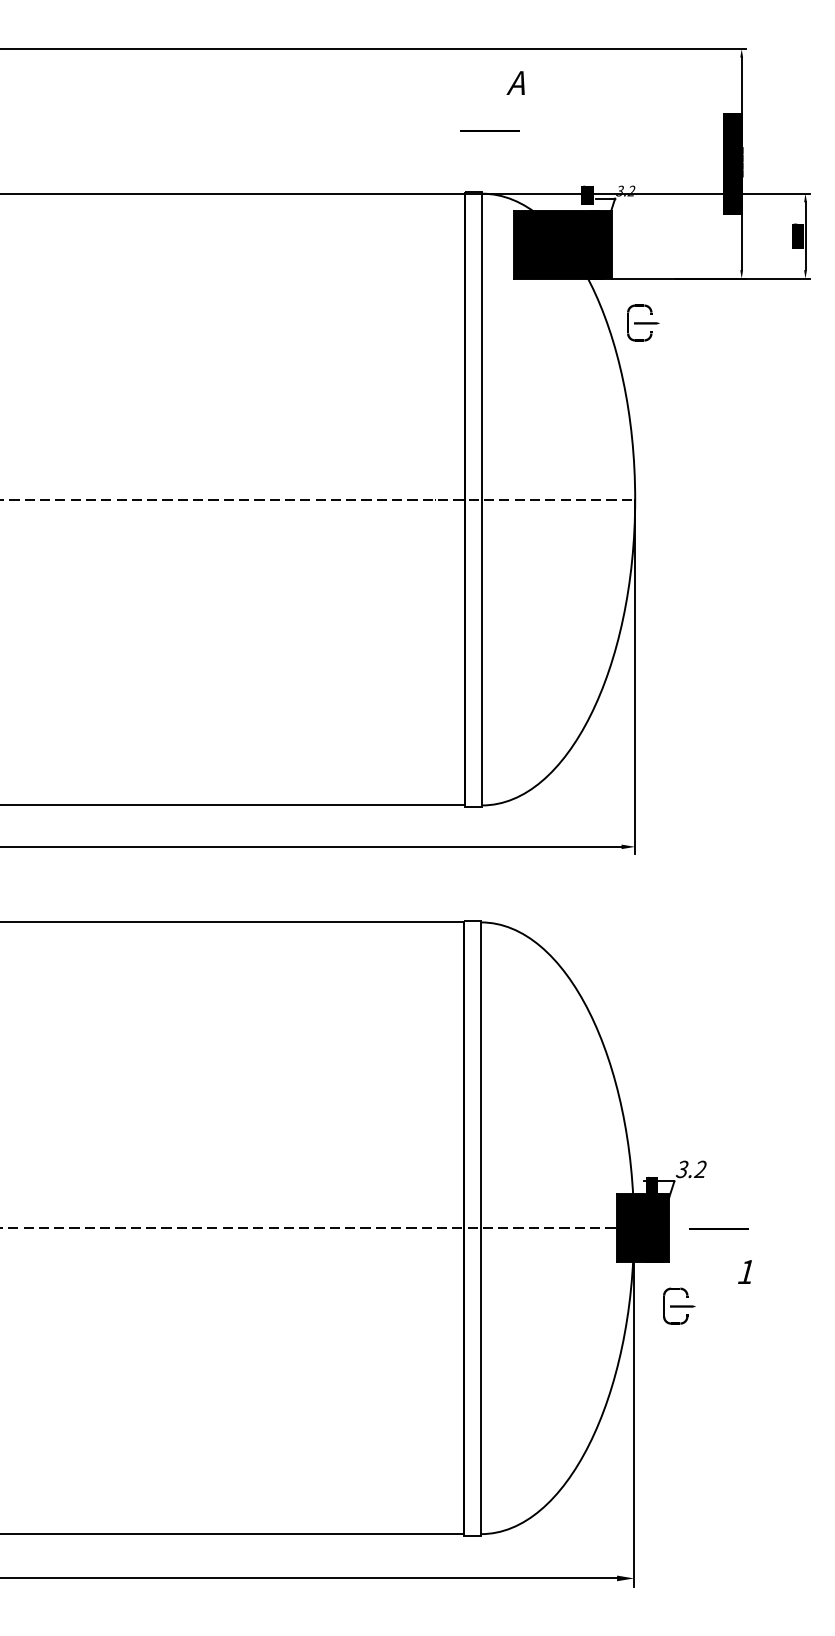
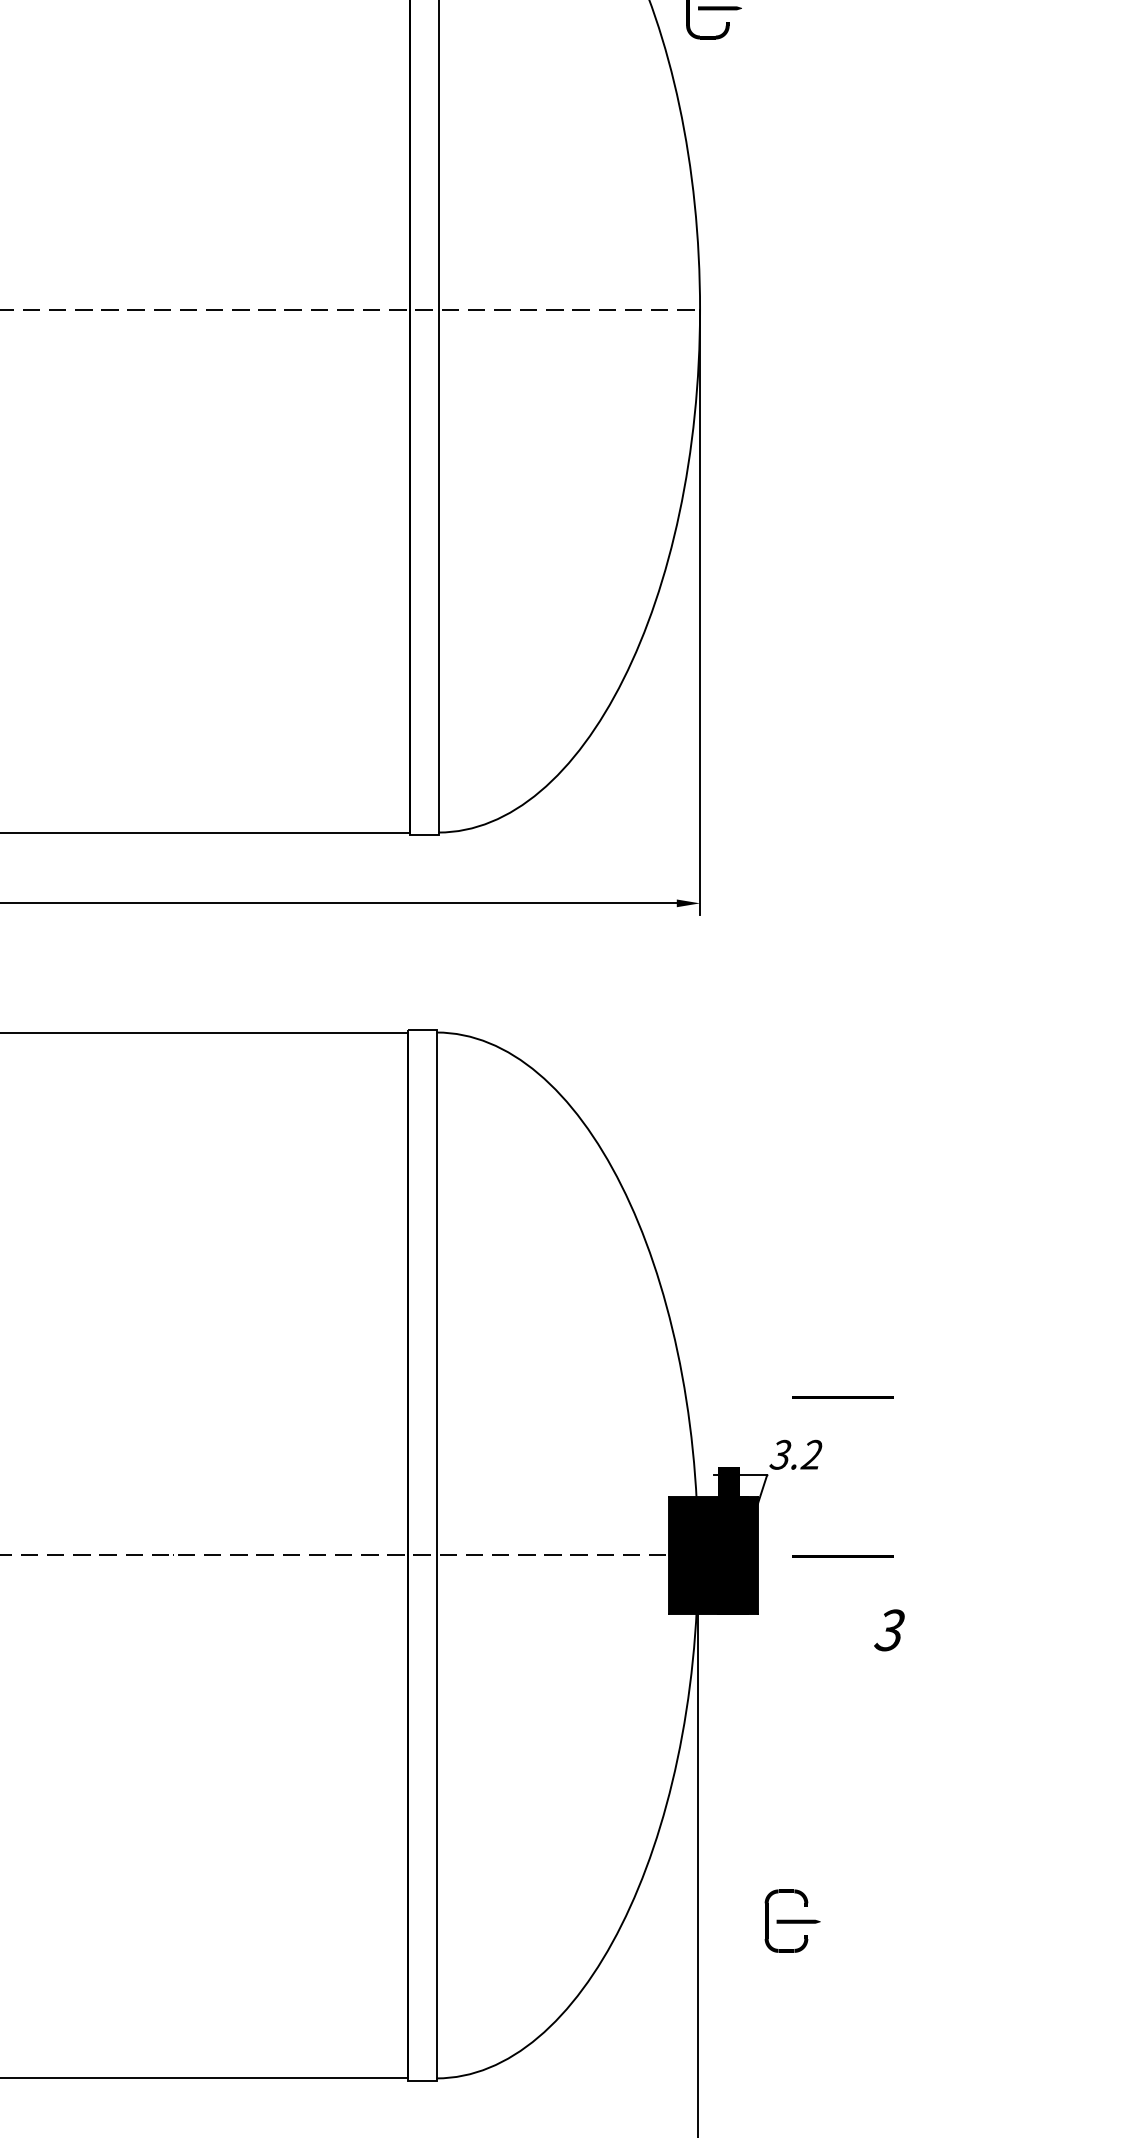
line: (718, 1135) -> (842, 1396), added
text: (745, 1271) -> (888, 1629), 1 -> 3
part: (679, 1305) -> (792, 1920), moved

